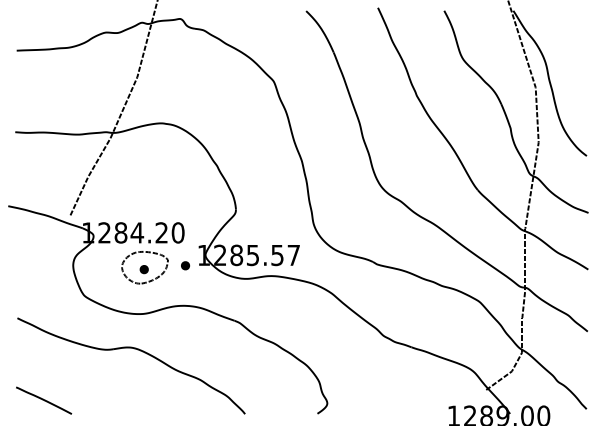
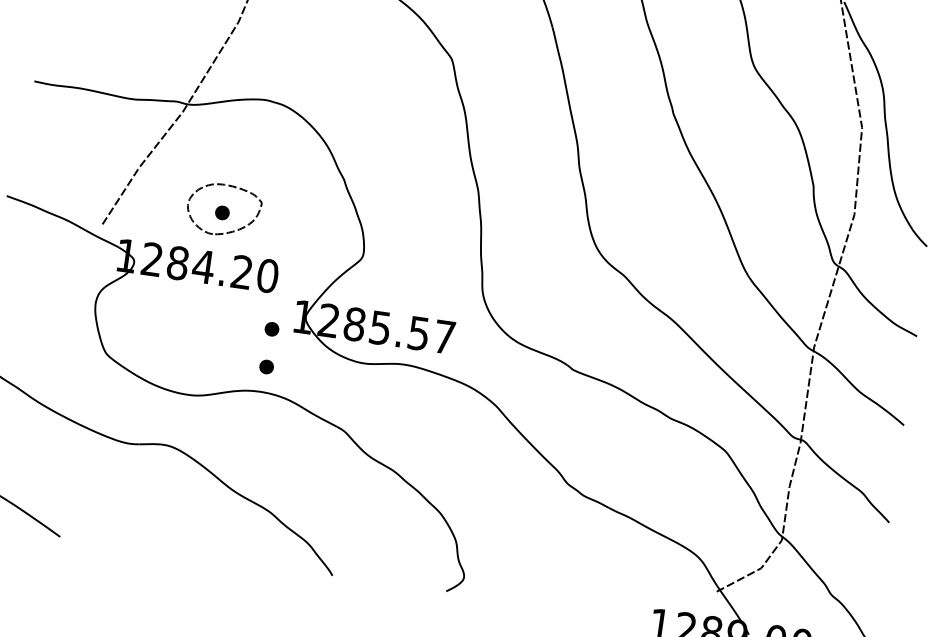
part: (144, 267) -> (223, 209), moved
part: (185, 289) -> (266, 366), added

